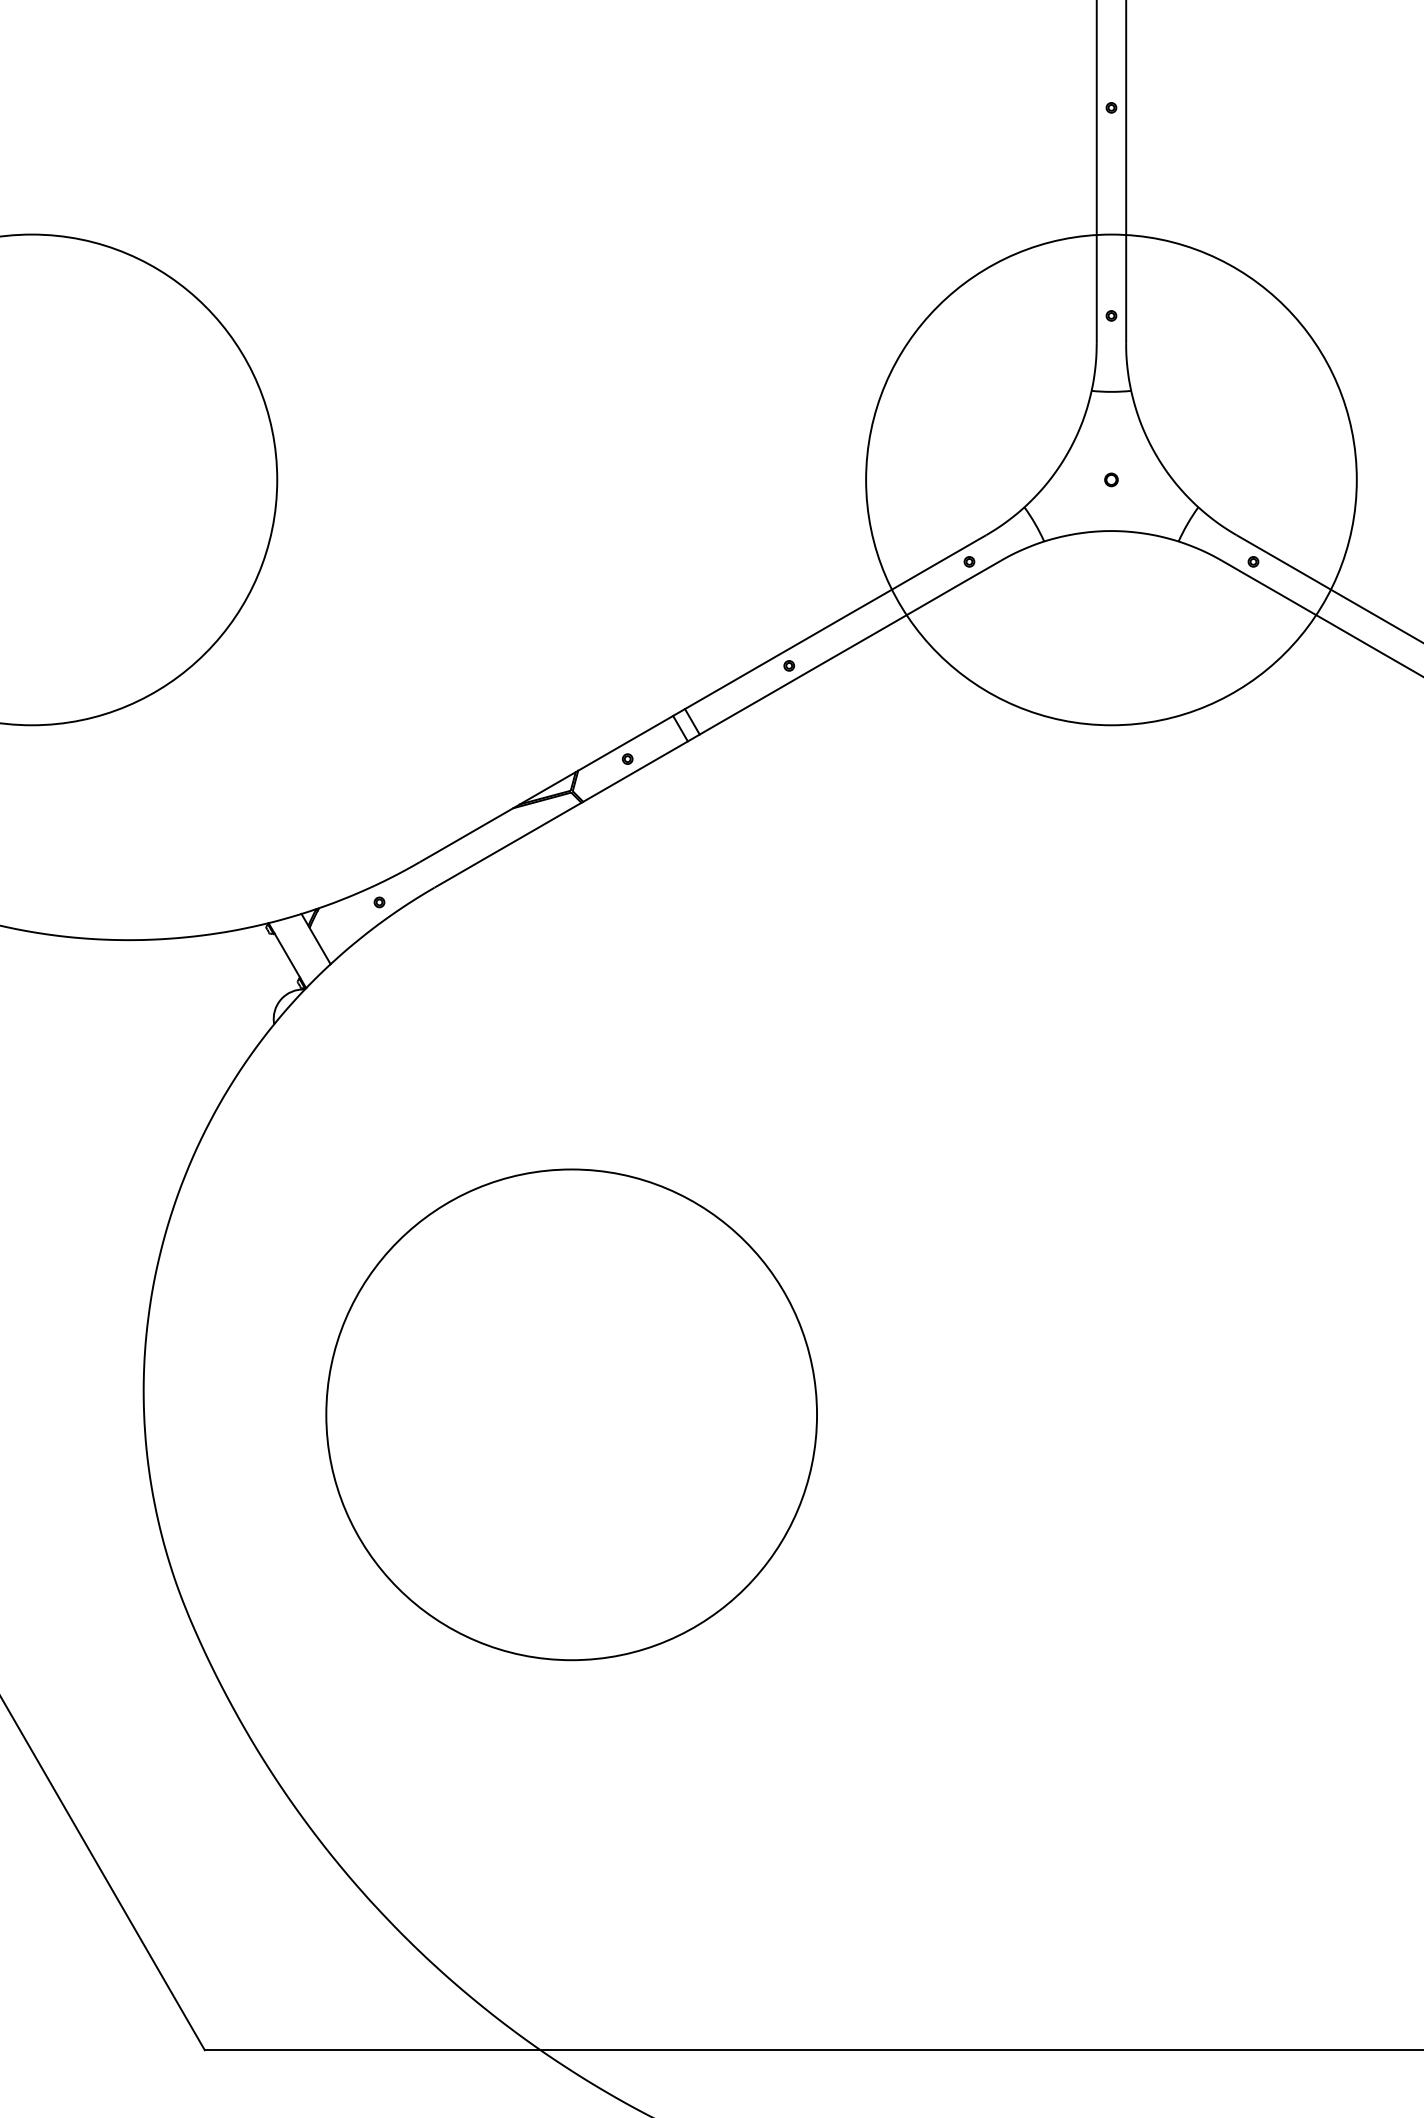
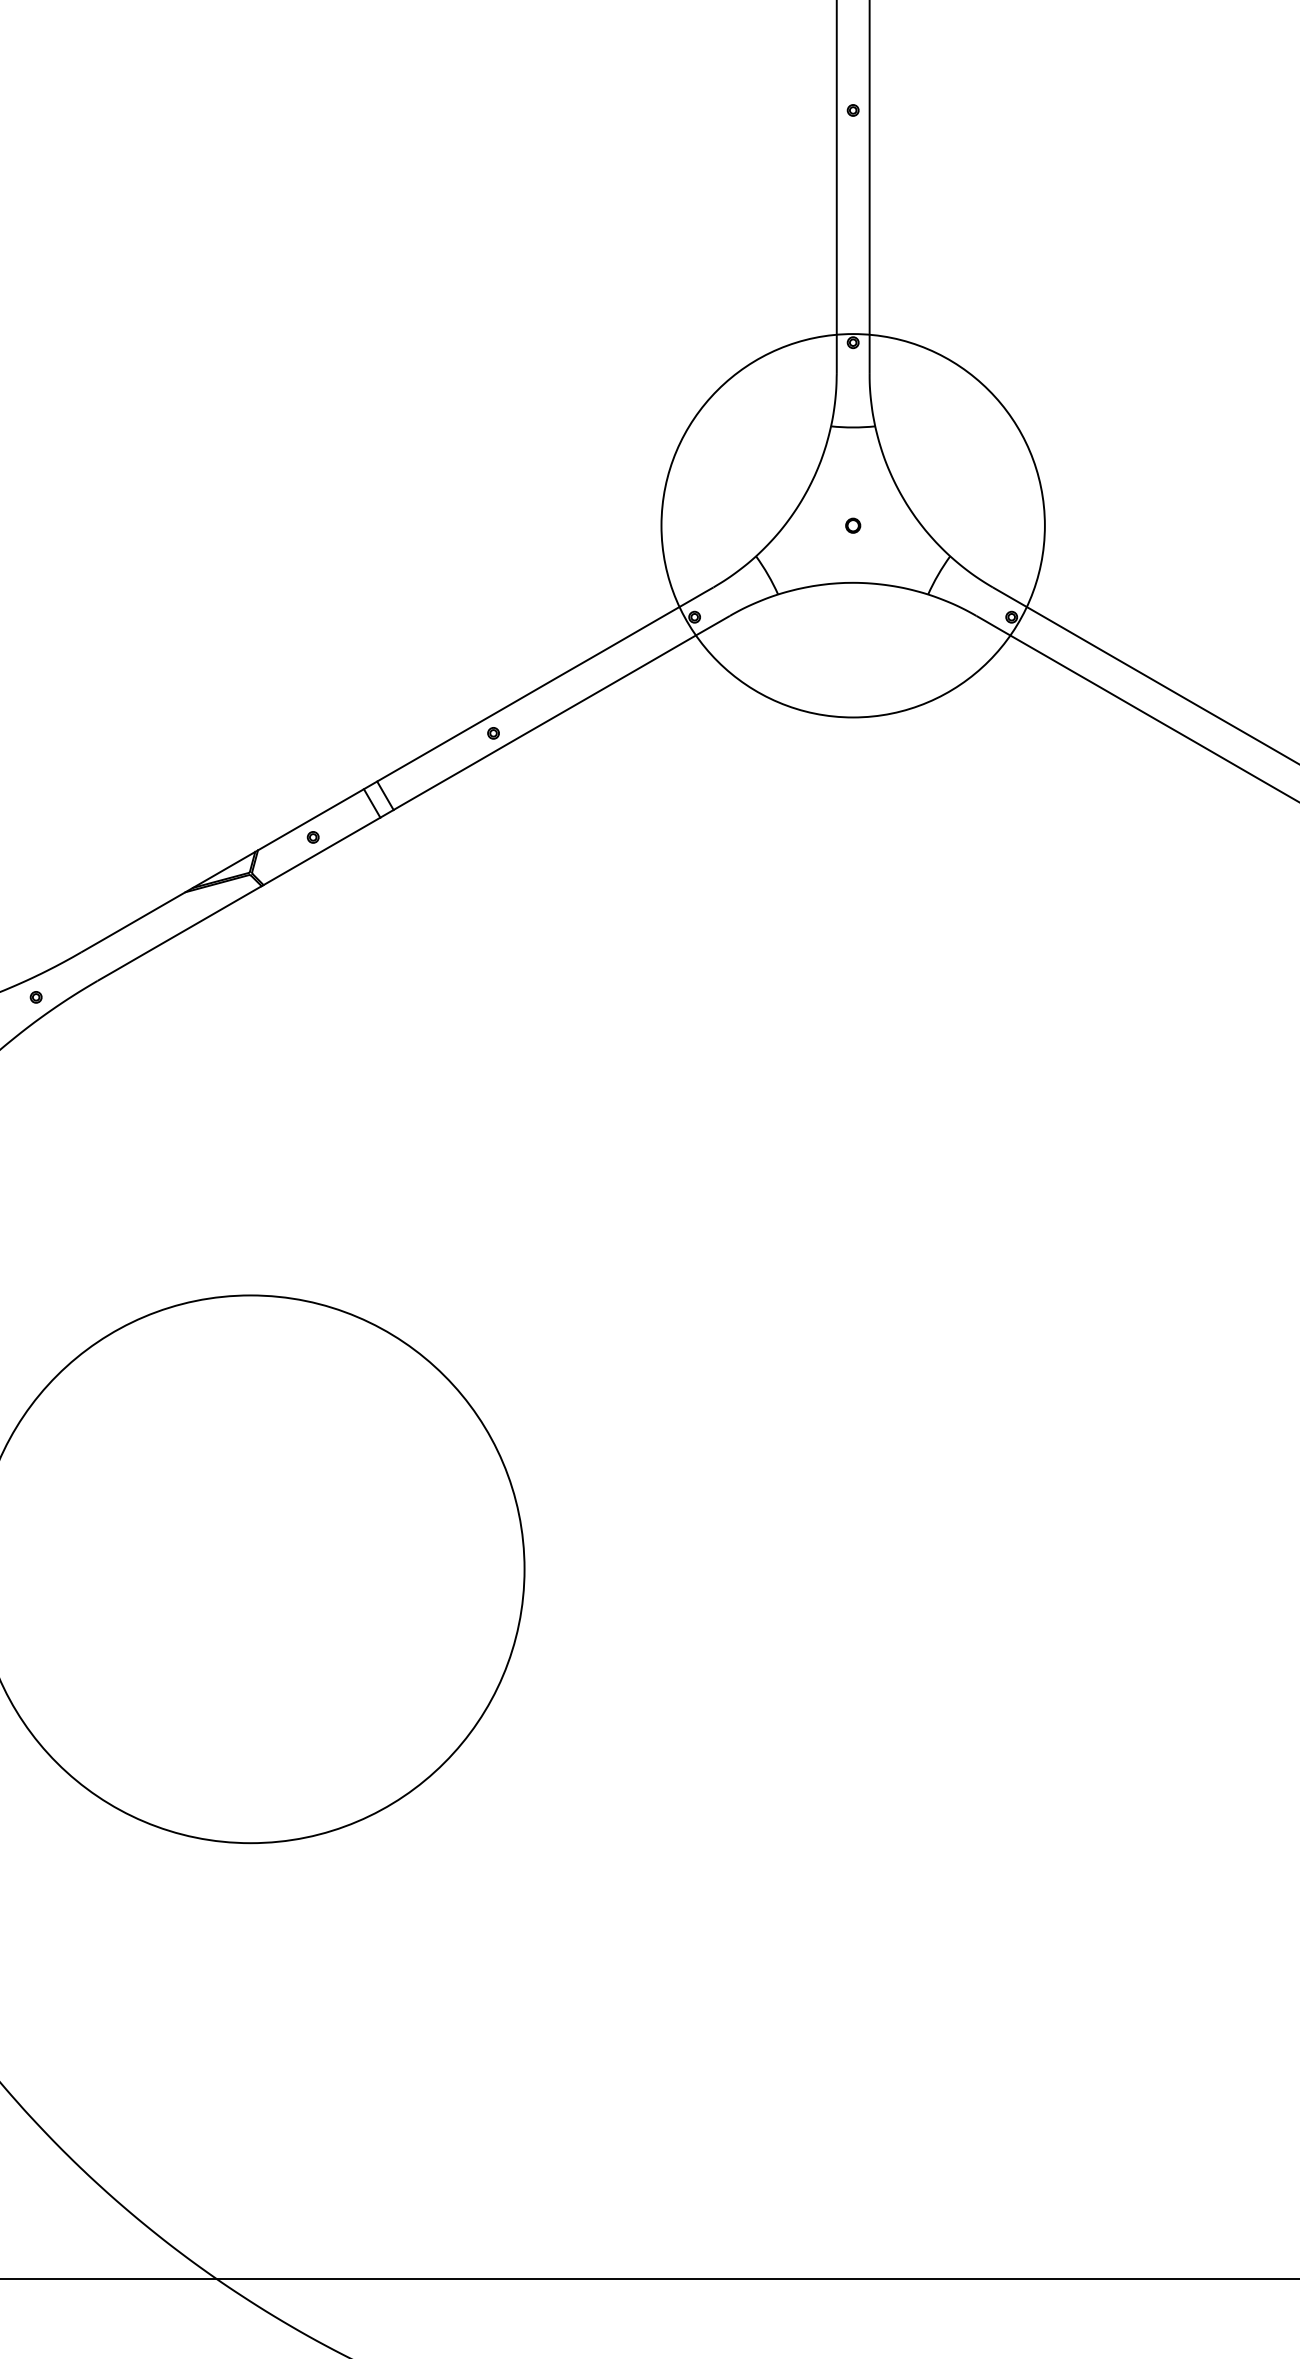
circle: (1111, 479) -> (853, 525), size x0.7

